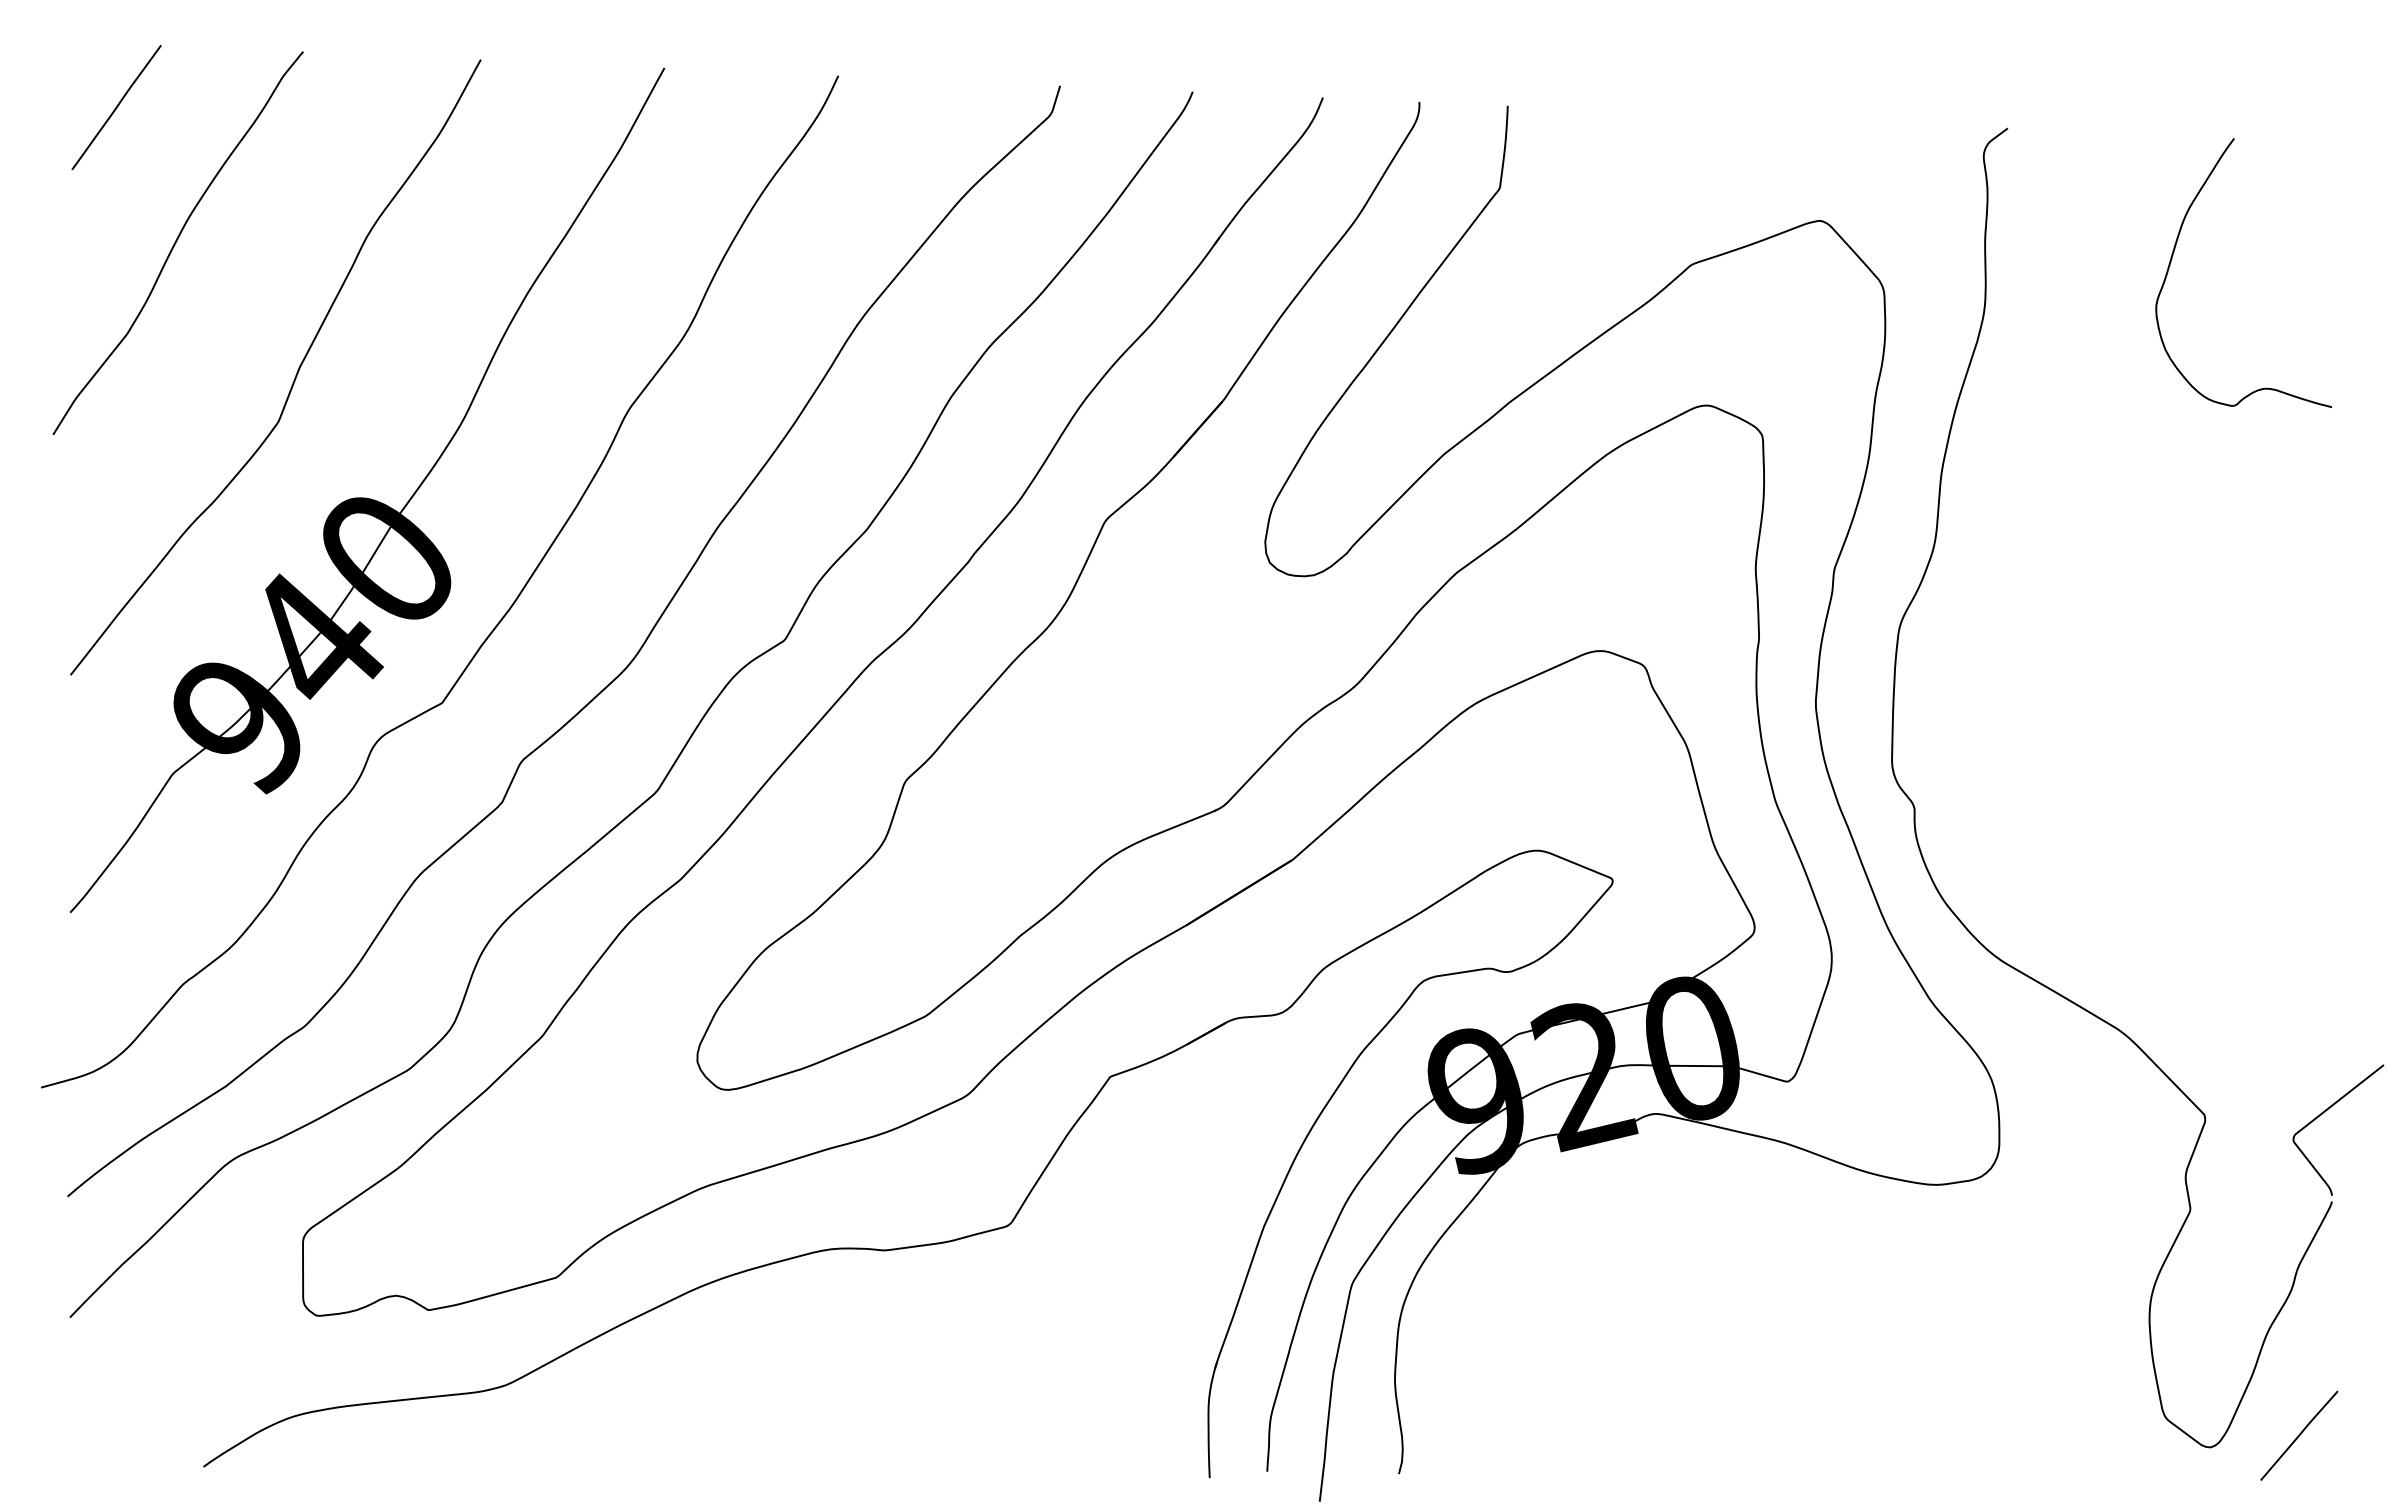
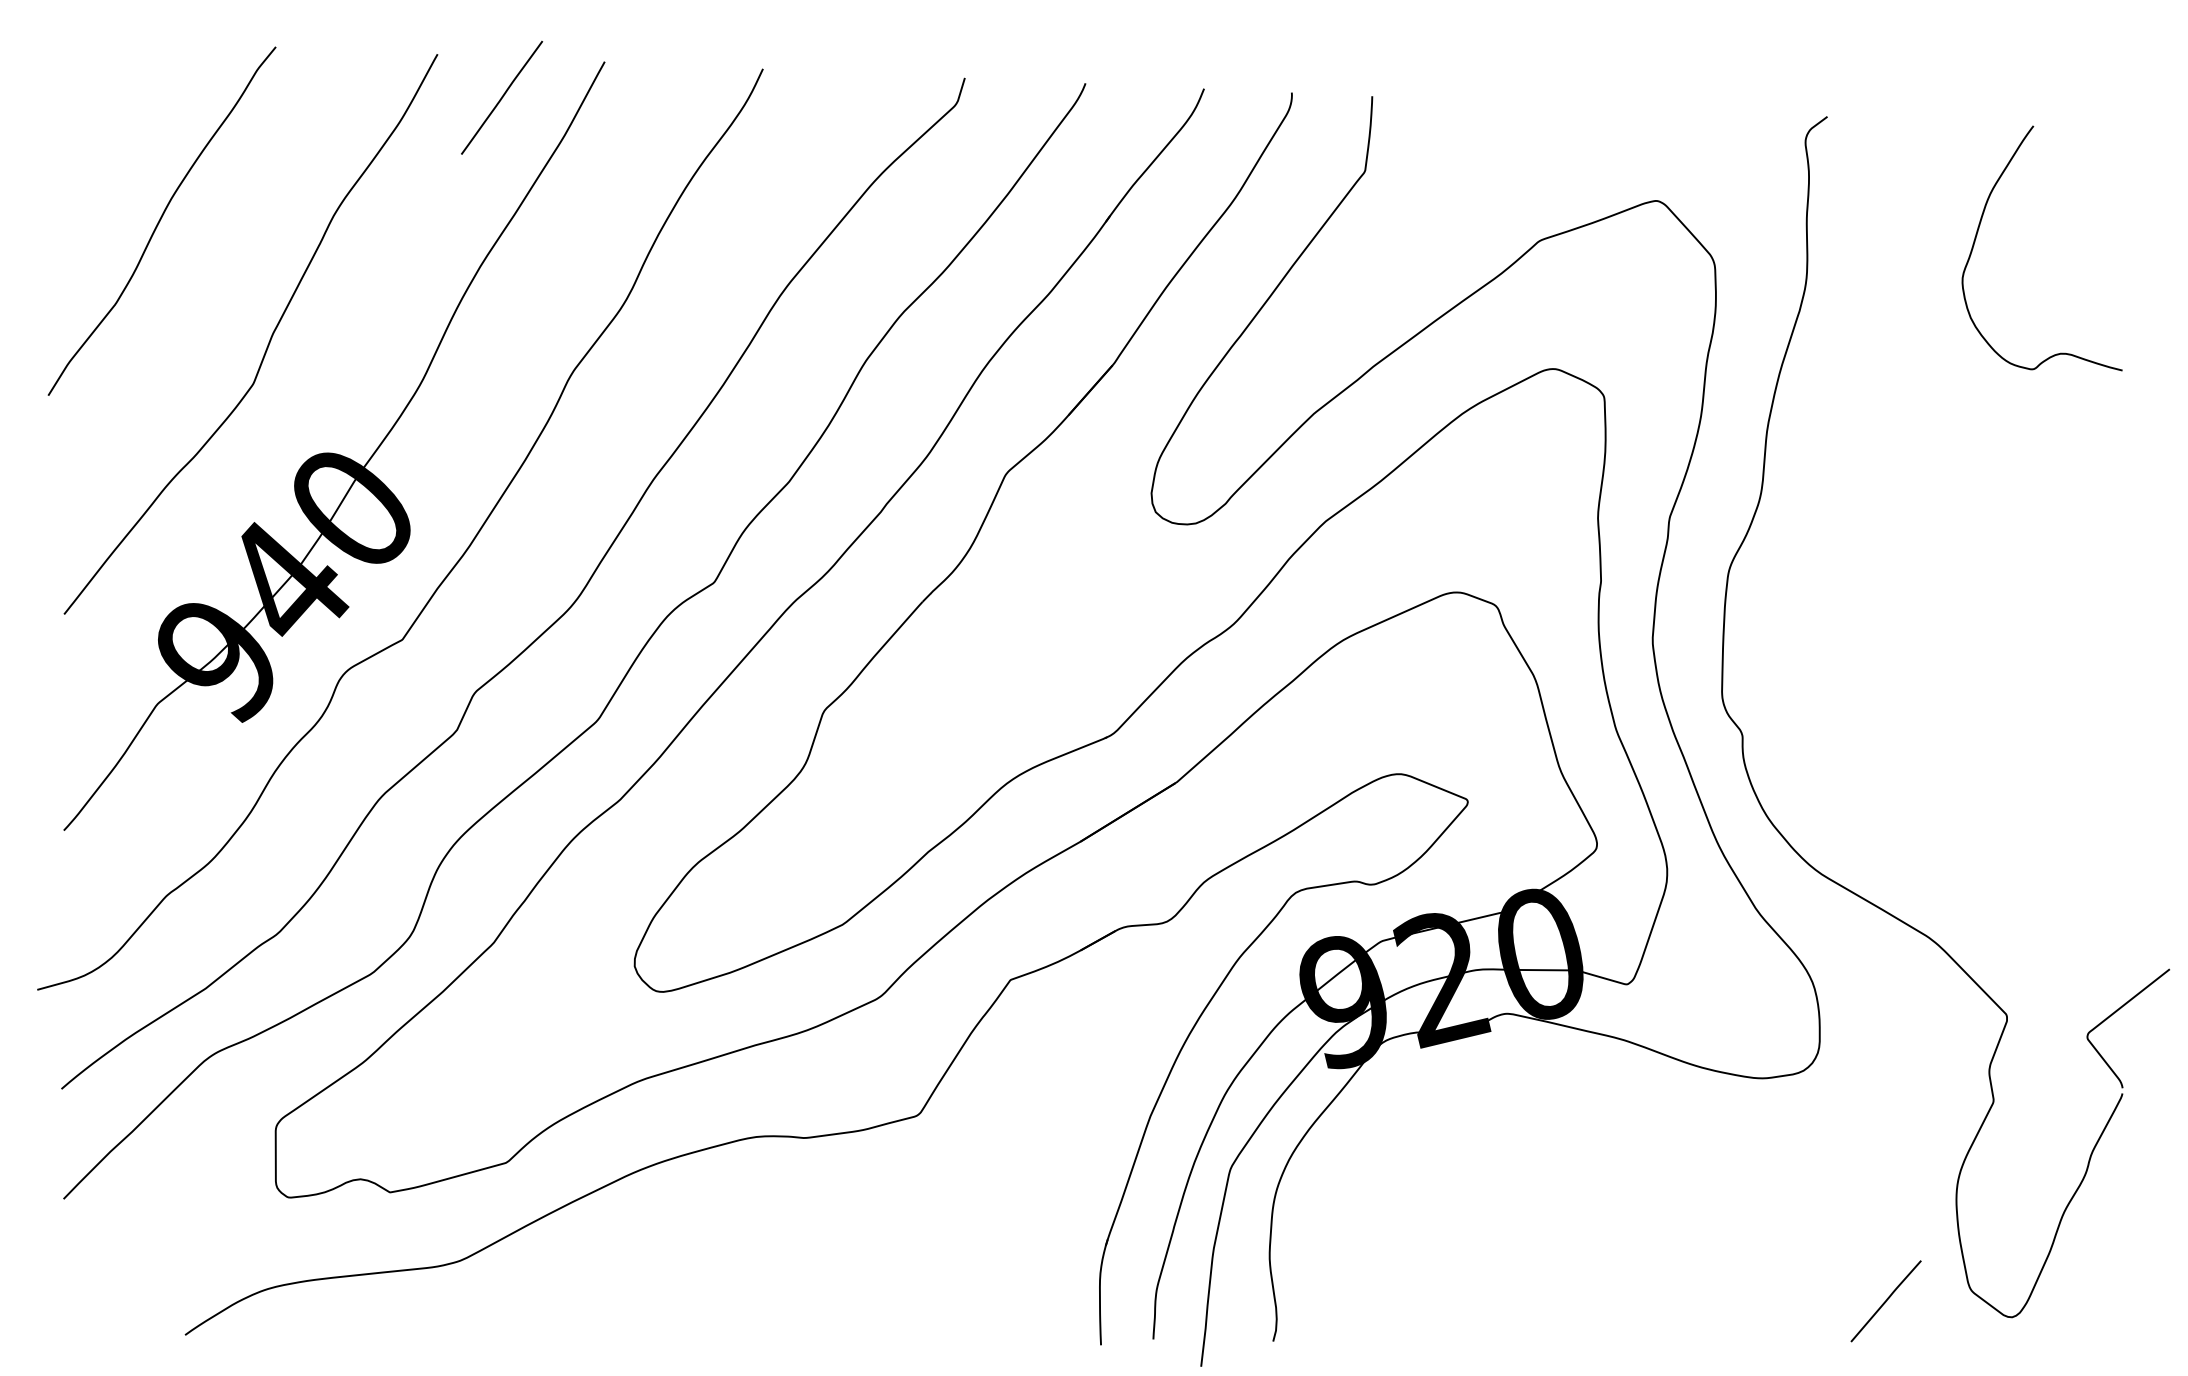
line: (116, 107) -> (501, 97), moved
line: (2299, 1435) -> (1886, 1301), moved

